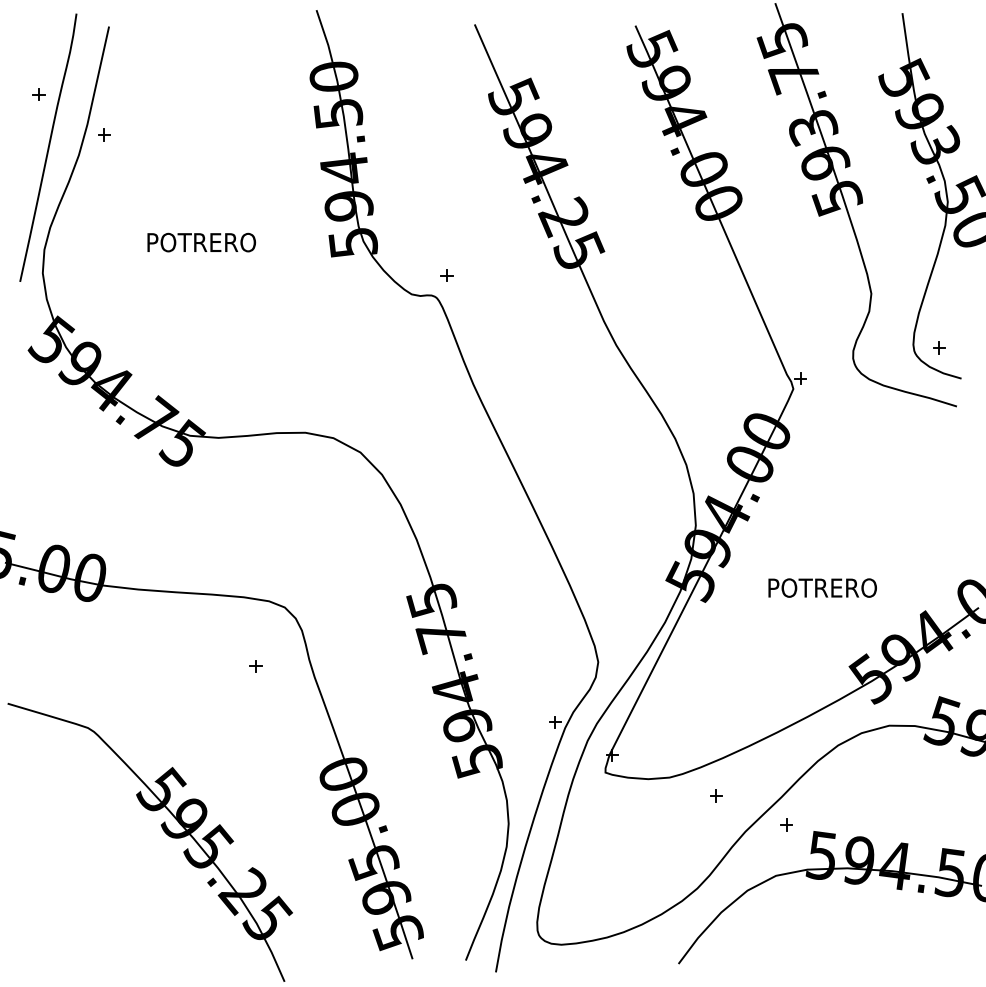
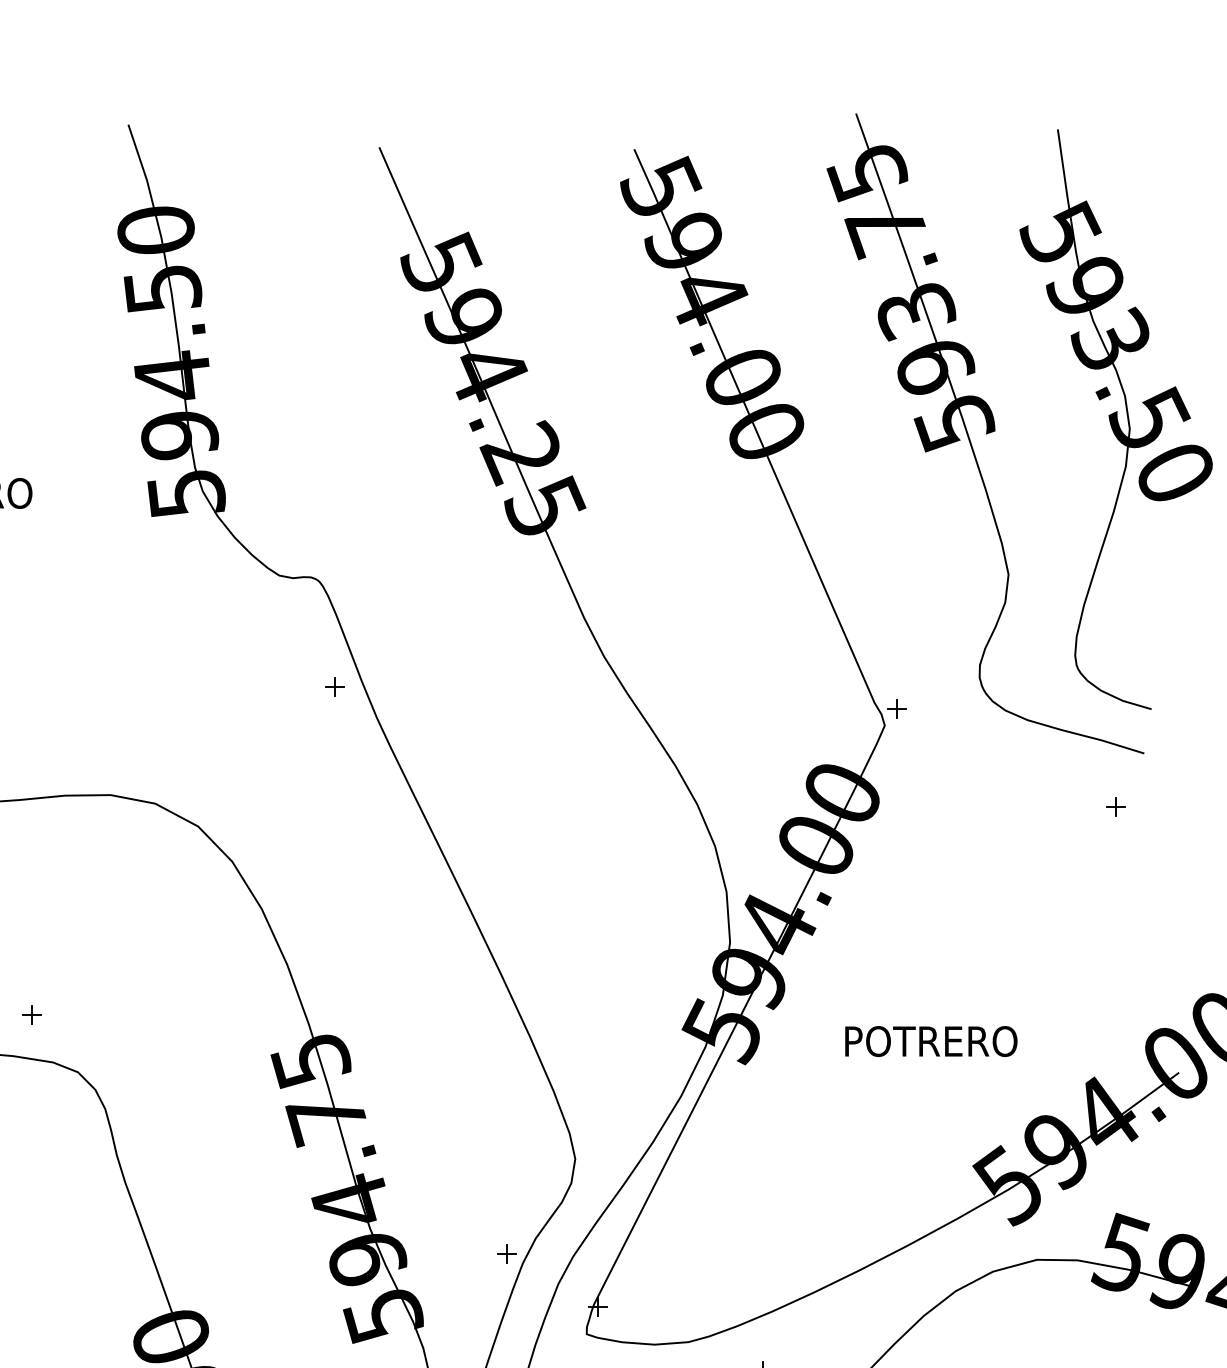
part: (446, 275) -> (334, 686), moved
part: (939, 347) -> (1116, 805), moved
part: (255, 666) -> (31, 1015), moved

